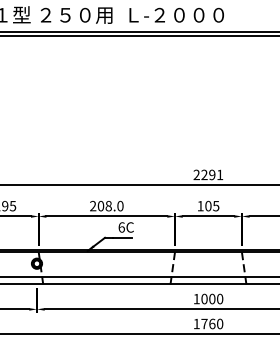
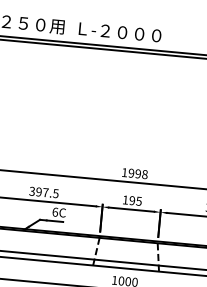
text: (208, 174) -> (134, 173), 2291 -> 1998
text: (106, 205) -> (43, 191), 208.0 -> 397.5
text: (208, 206) -> (132, 201), 105 -> 195

